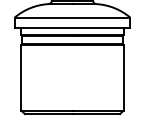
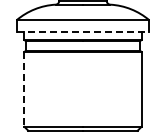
line: (72, 28) -> (83, 32), solid -> dashed
line: (21, 78) -> (24, 89), solid -> dashed

